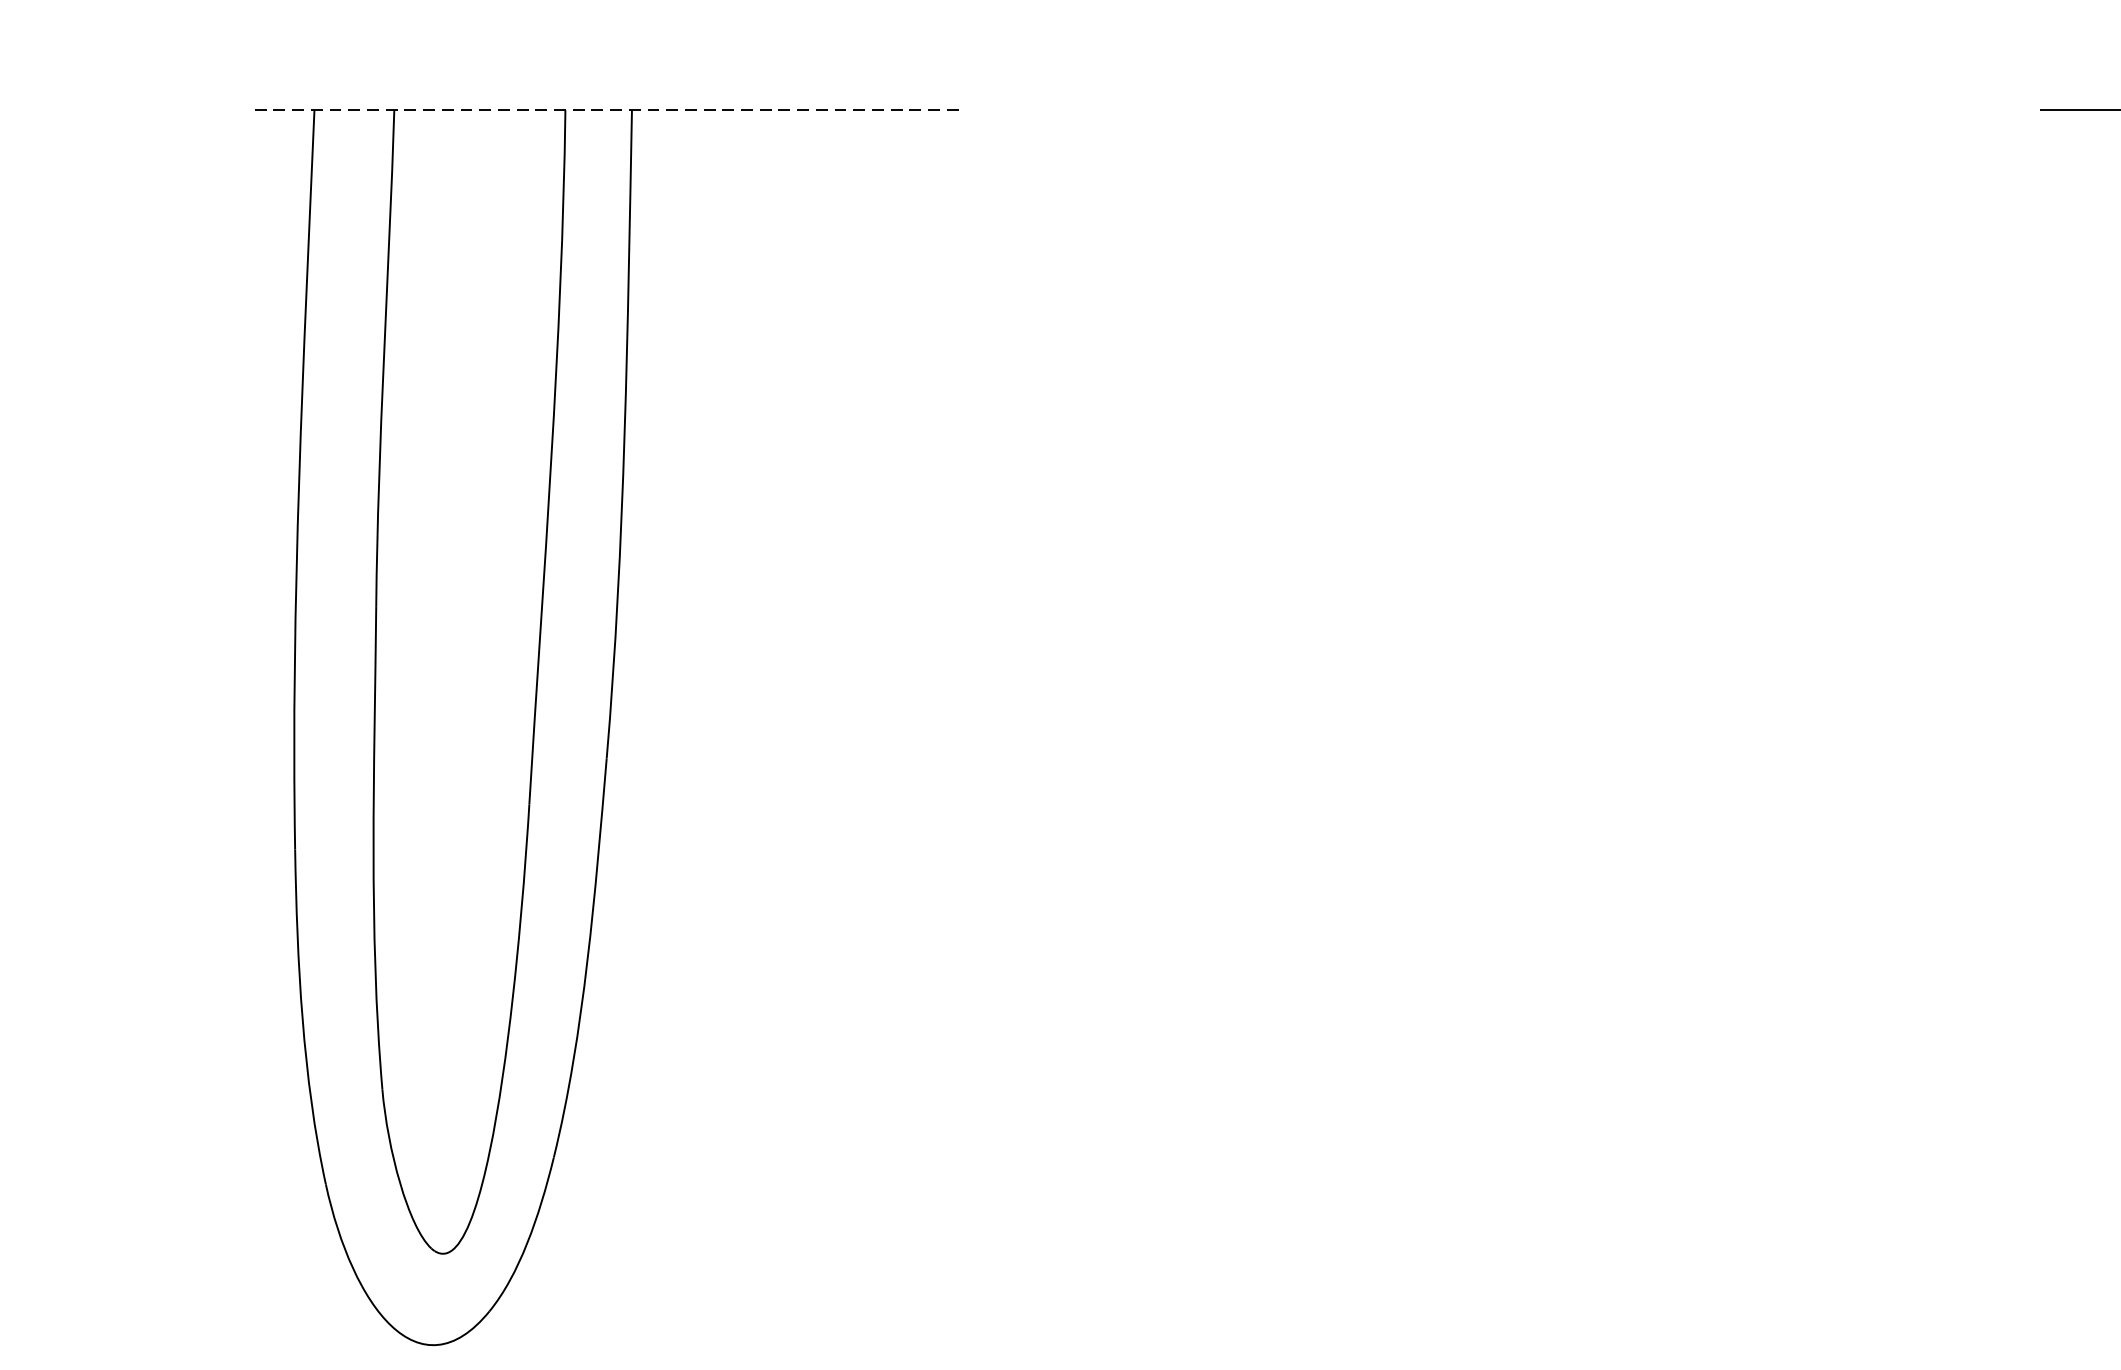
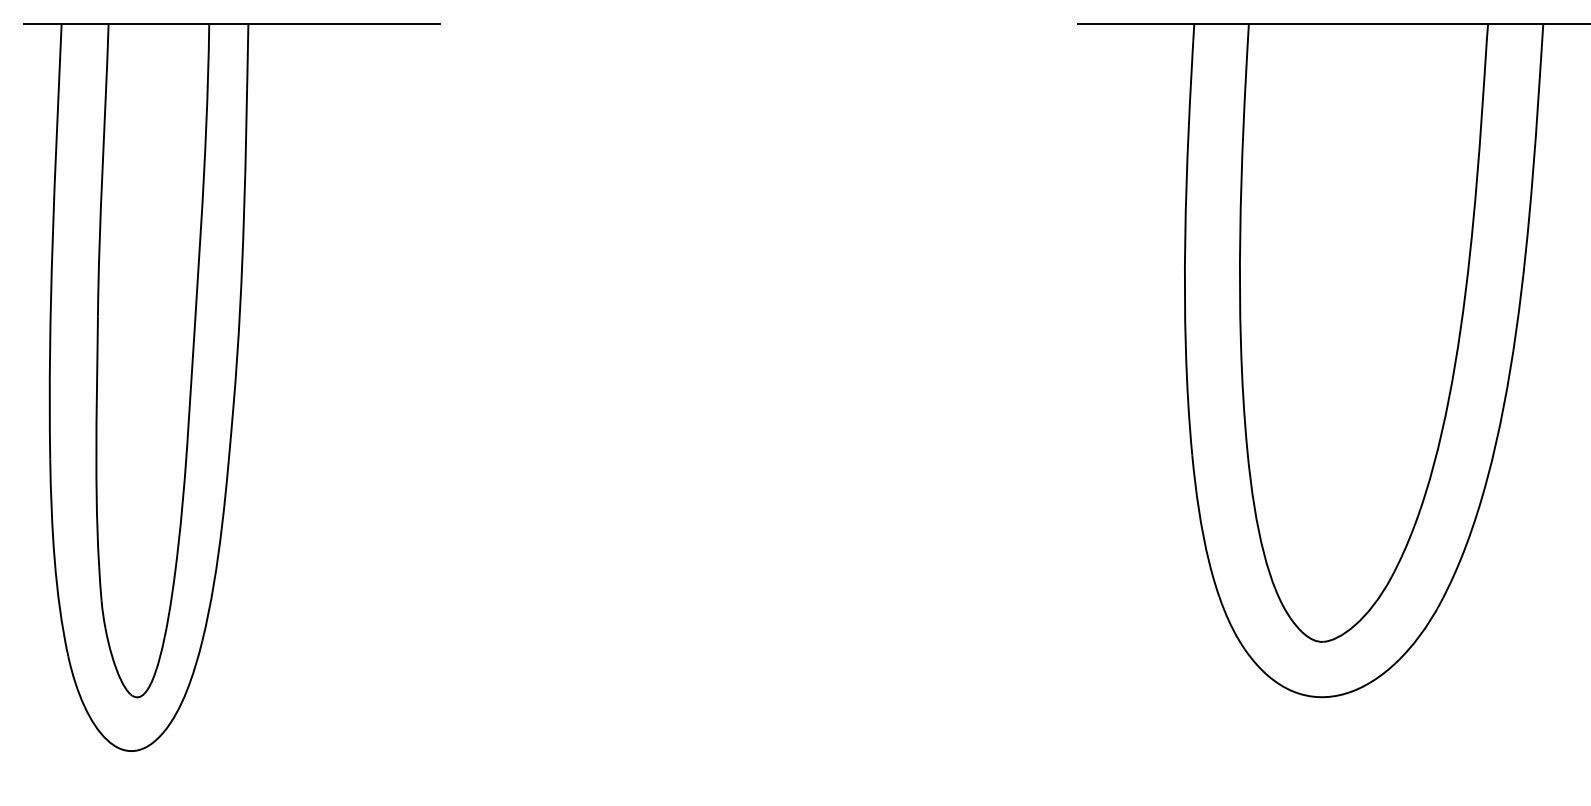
line: (603, 109) -> (231, 24), dashed -> solid

